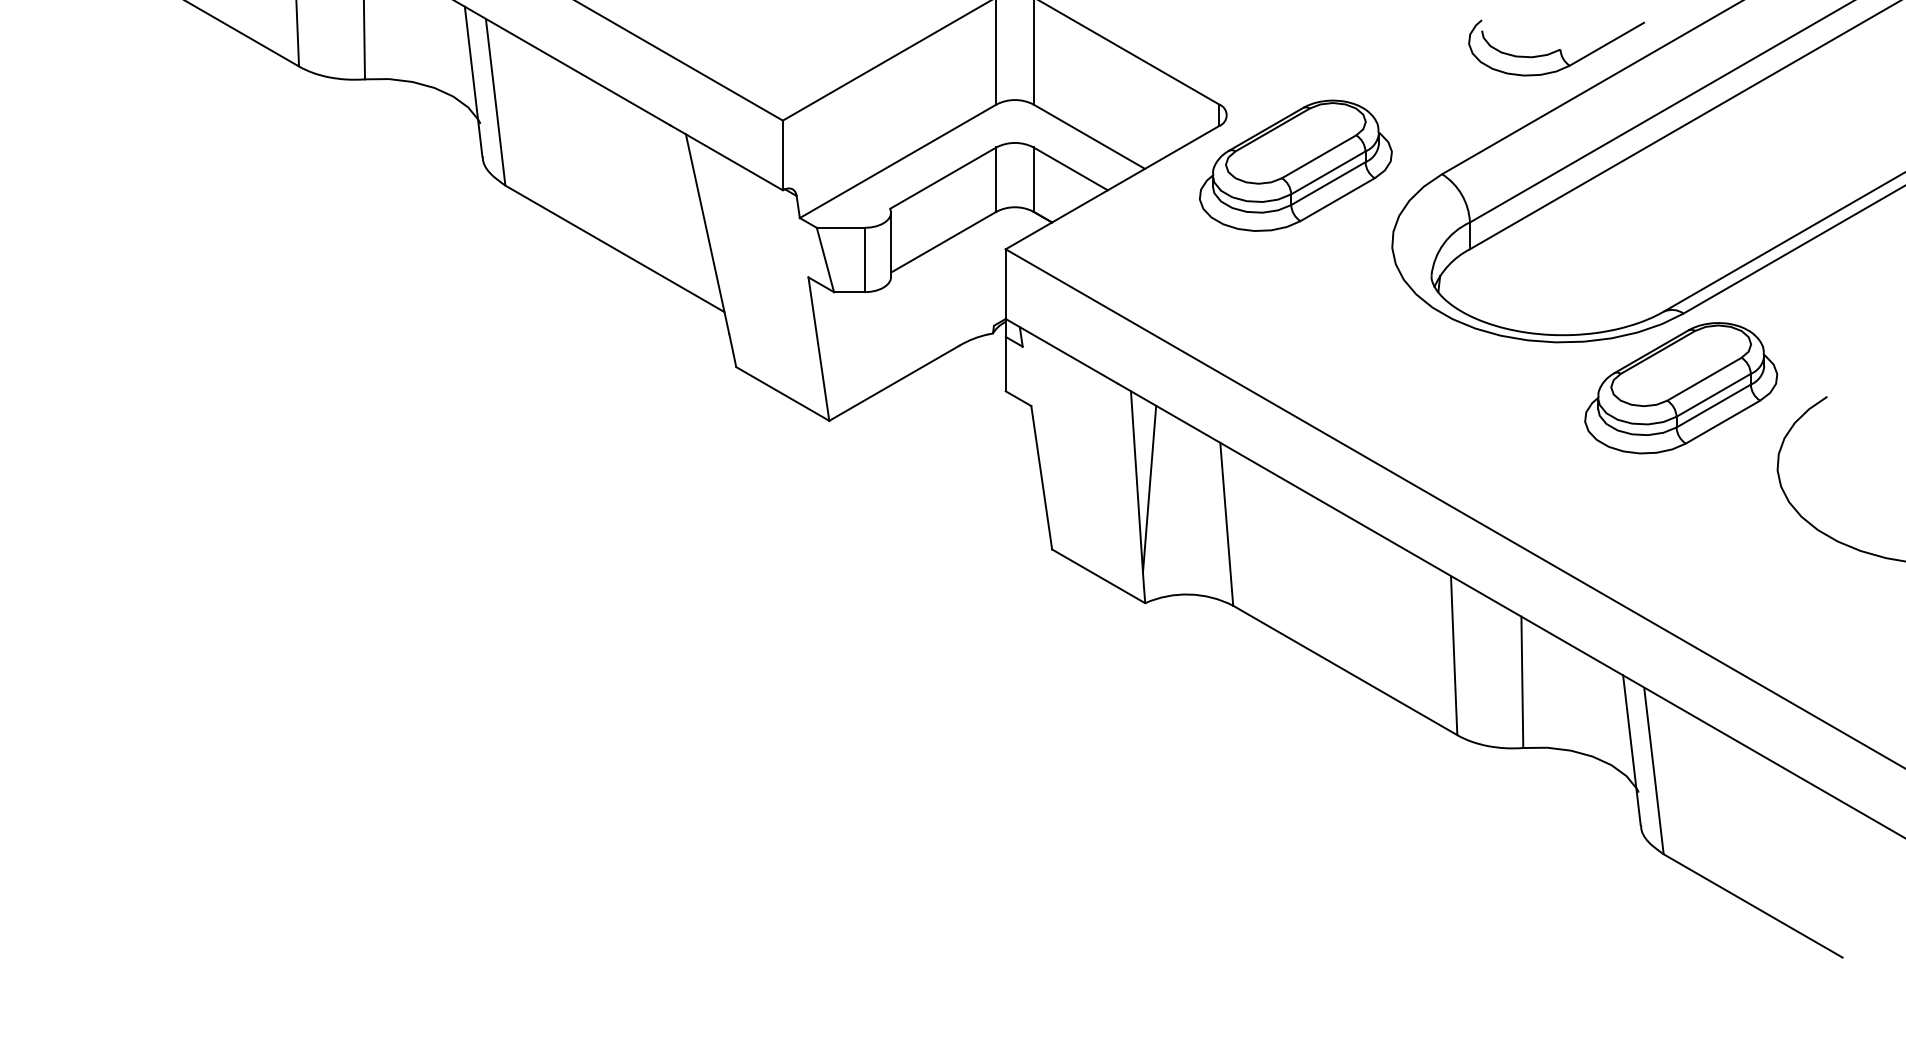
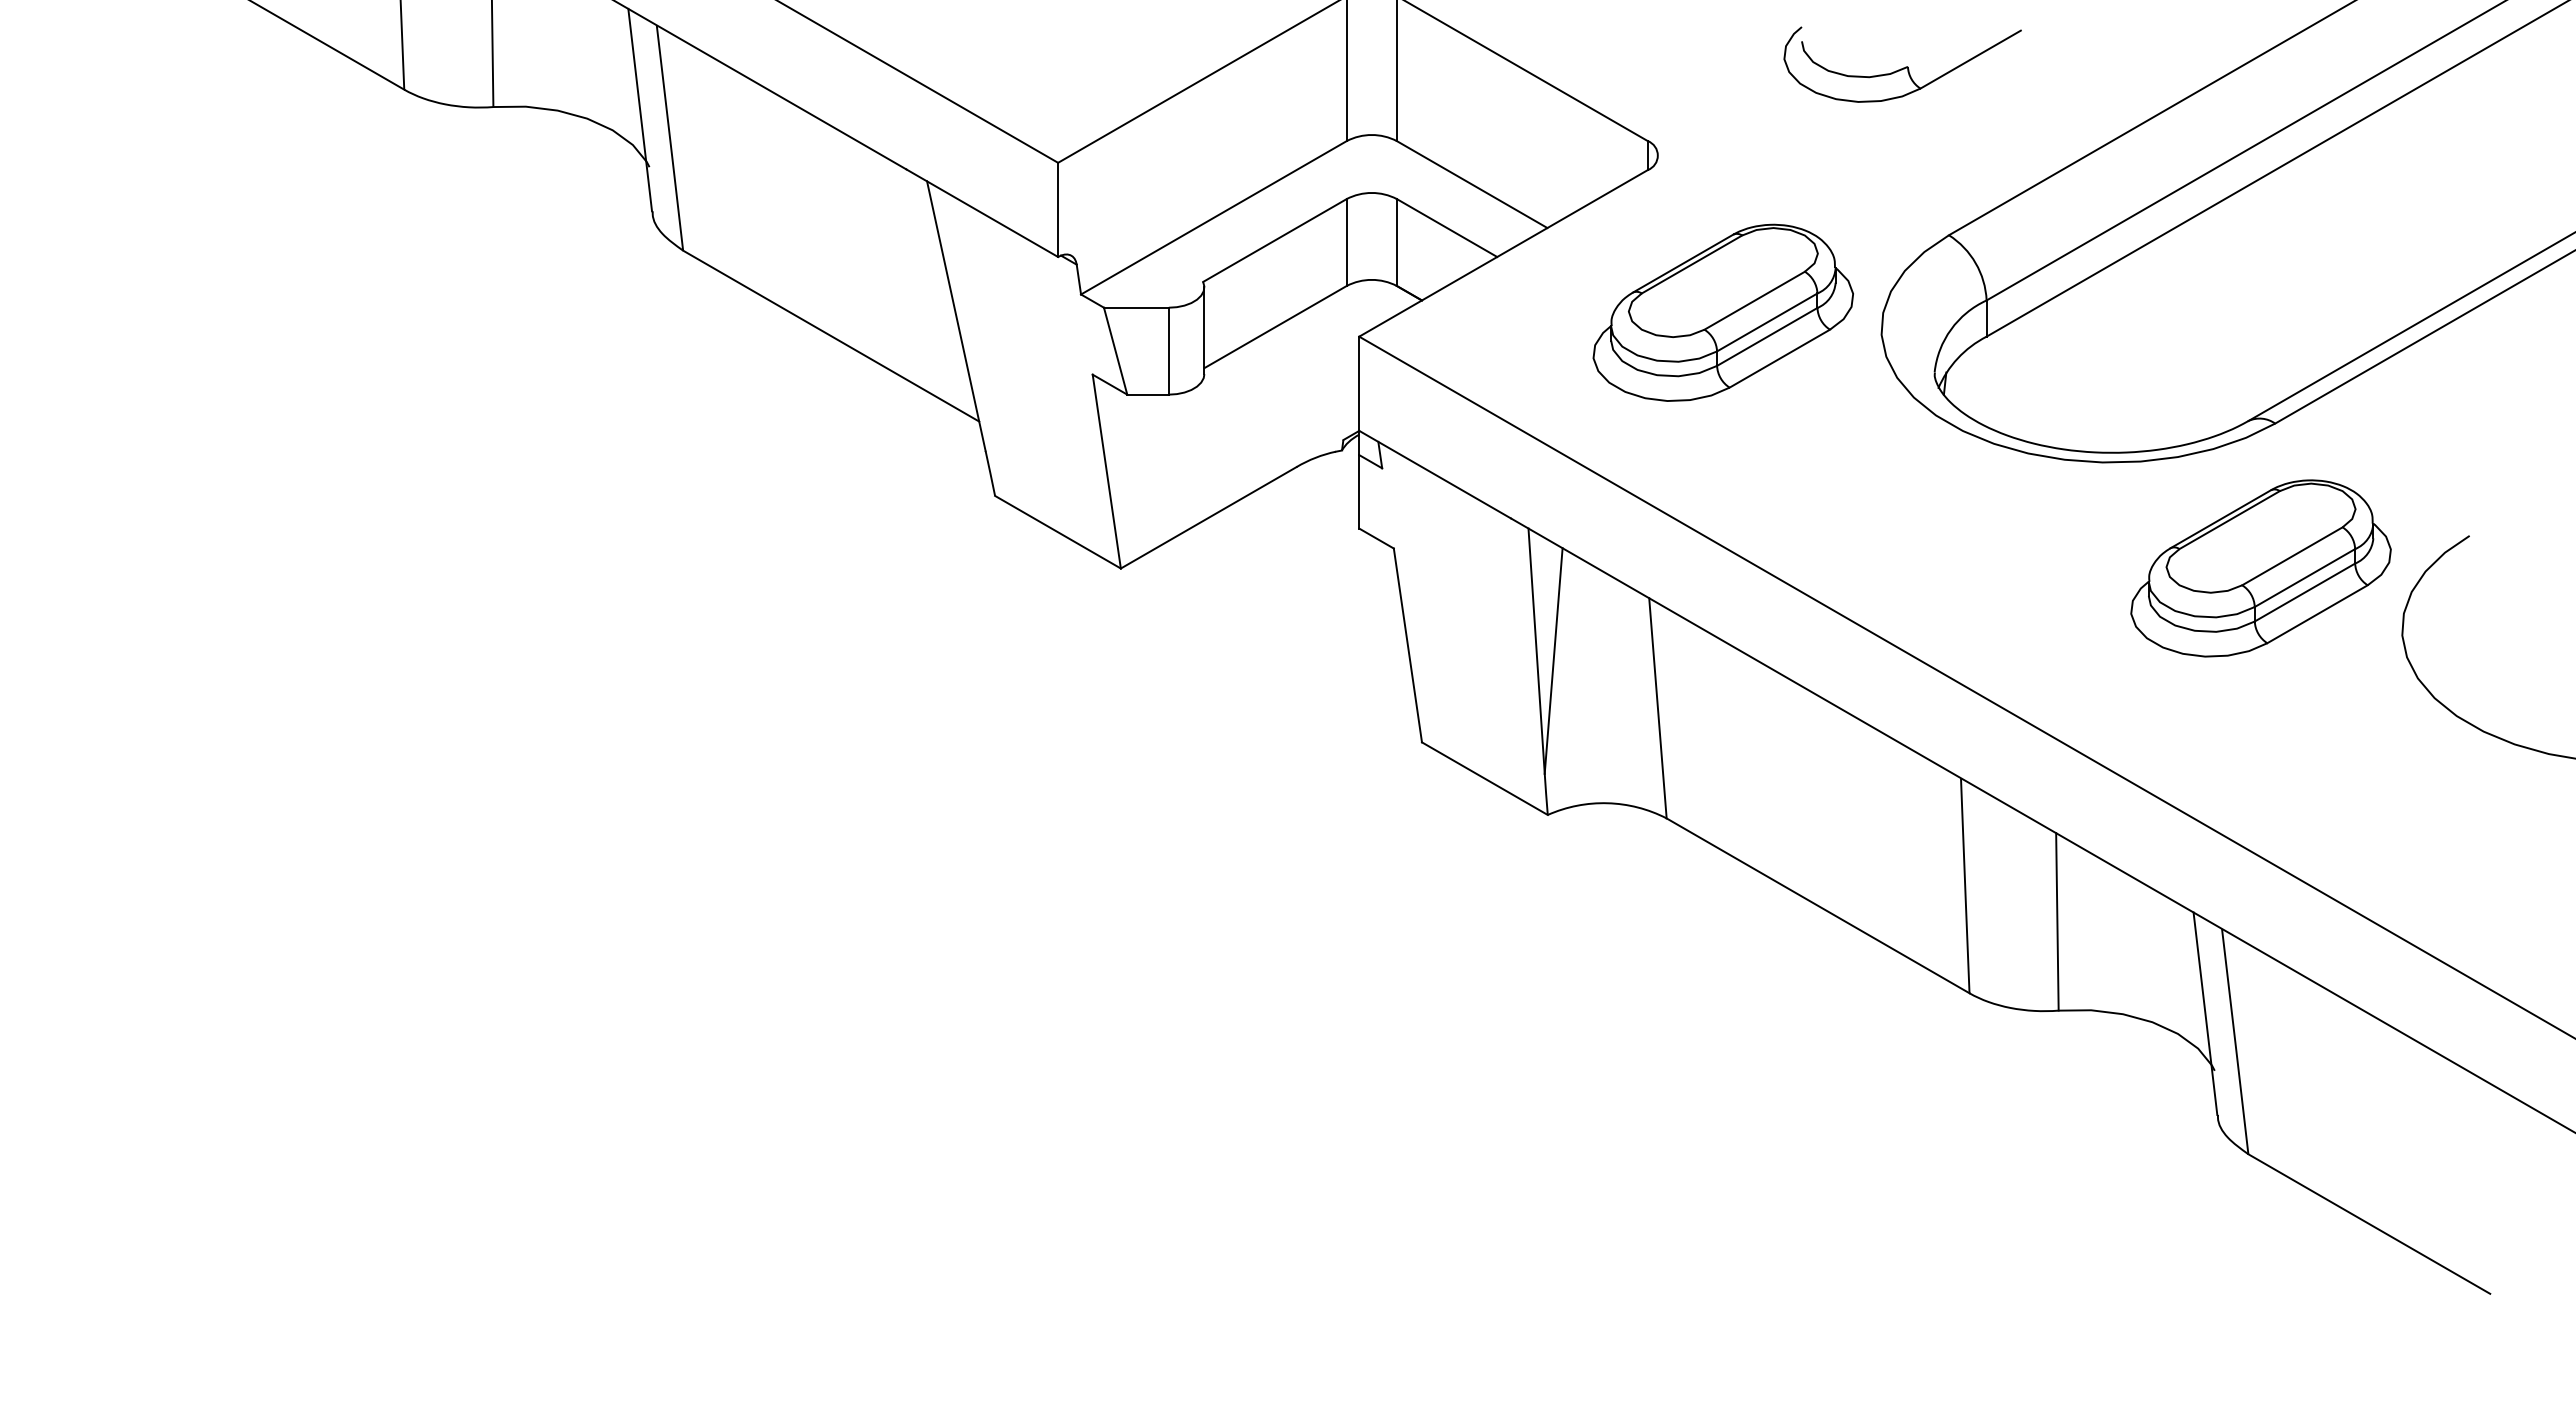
part: (1556, 47) -> (1902, 64), moved
part: (1295, 165) -> (1722, 312), moved
part: (1680, 388) -> (2260, 568), moved

